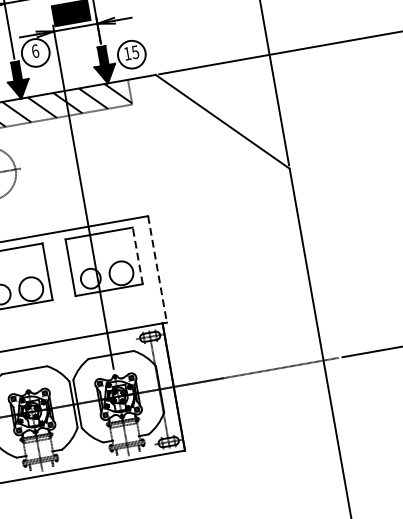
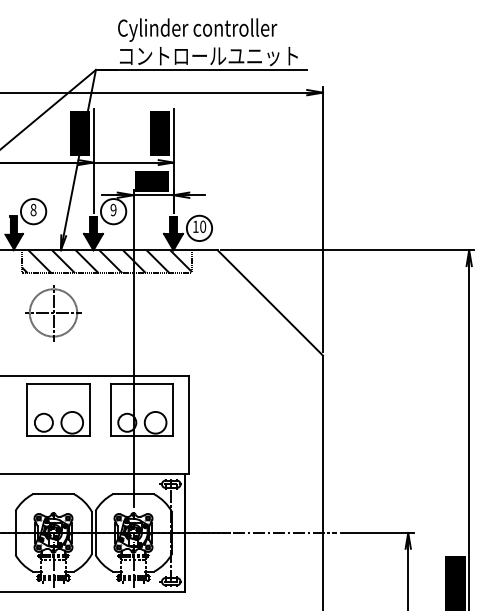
text: (35, 50) -> (113, 209), 6 -> 9
text: (135, 51) -> (203, 226), 15 -> 10
line: (137, 255) -> (172, 409), dashed -> solid
line: (157, 269) -> (188, 425), dashed -> solid

